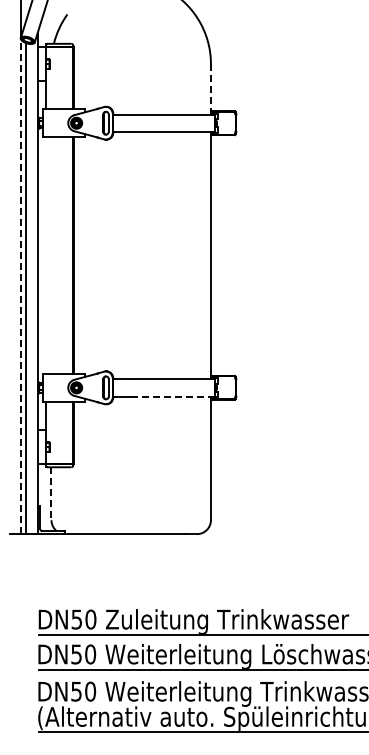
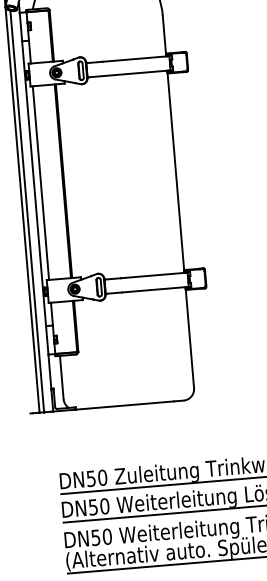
line: (210, 88) -> (164, 35), dashed -> solid
line: (45, 255) -> (40, 183), added
line: (20, 286) -> (22, 210), dashed -> solid
line: (174, 396) -> (155, 289), dashed -> solid
line: (51, 494) -> (61, 378), dashed -> solid

